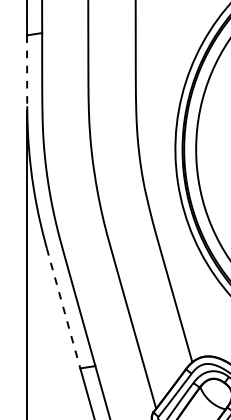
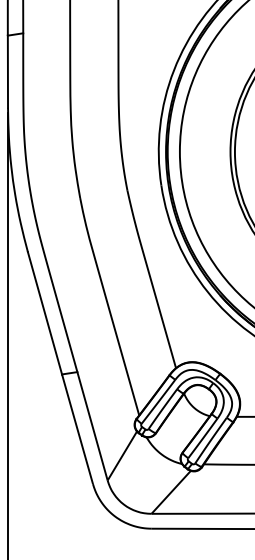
line: (26, 71) -> (7, 72), dashed -> solid
line: (64, 308) -> (45, 313), dashed -> solid

